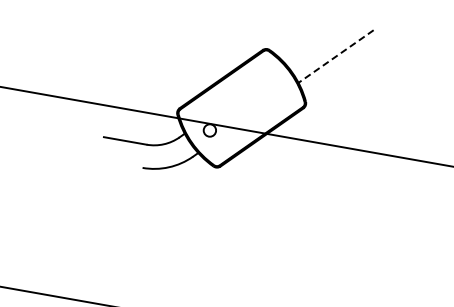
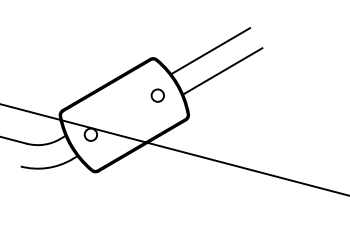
line: (322, 37) -> (210, 51), added
line: (336, 56) -> (223, 71), dashed -> solid
circle: (273, 86) -> (157, 96), added

